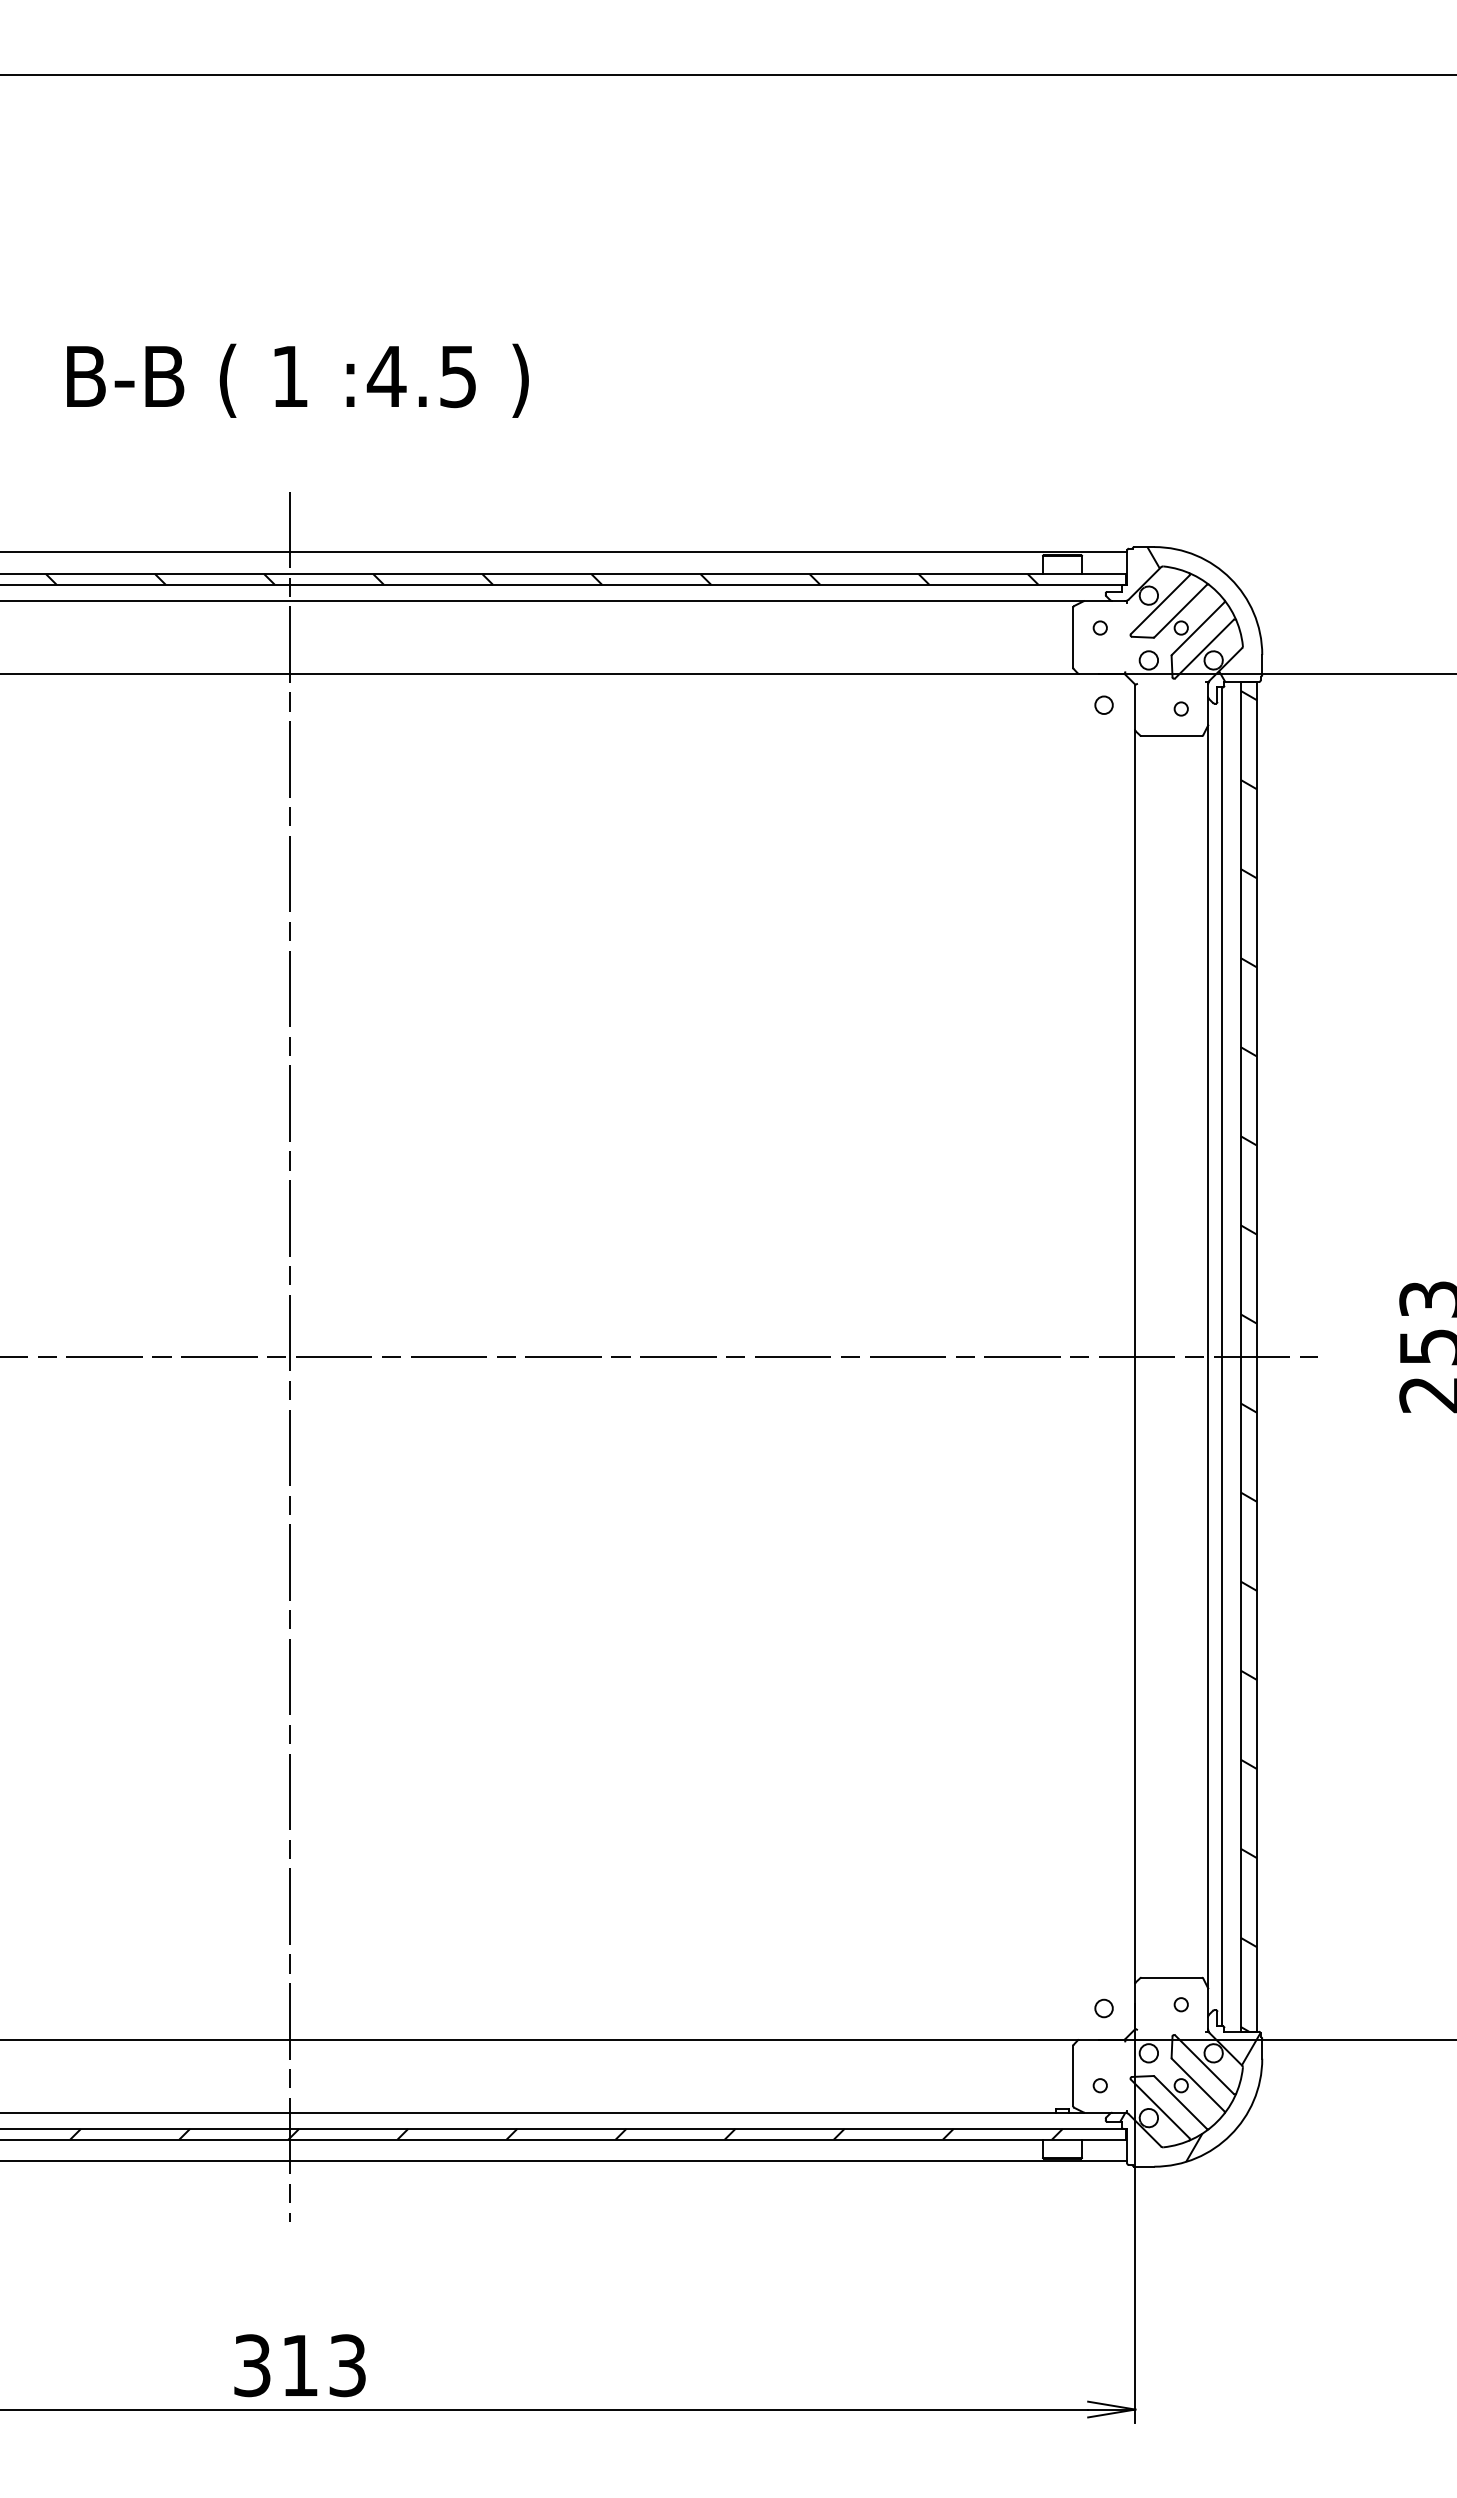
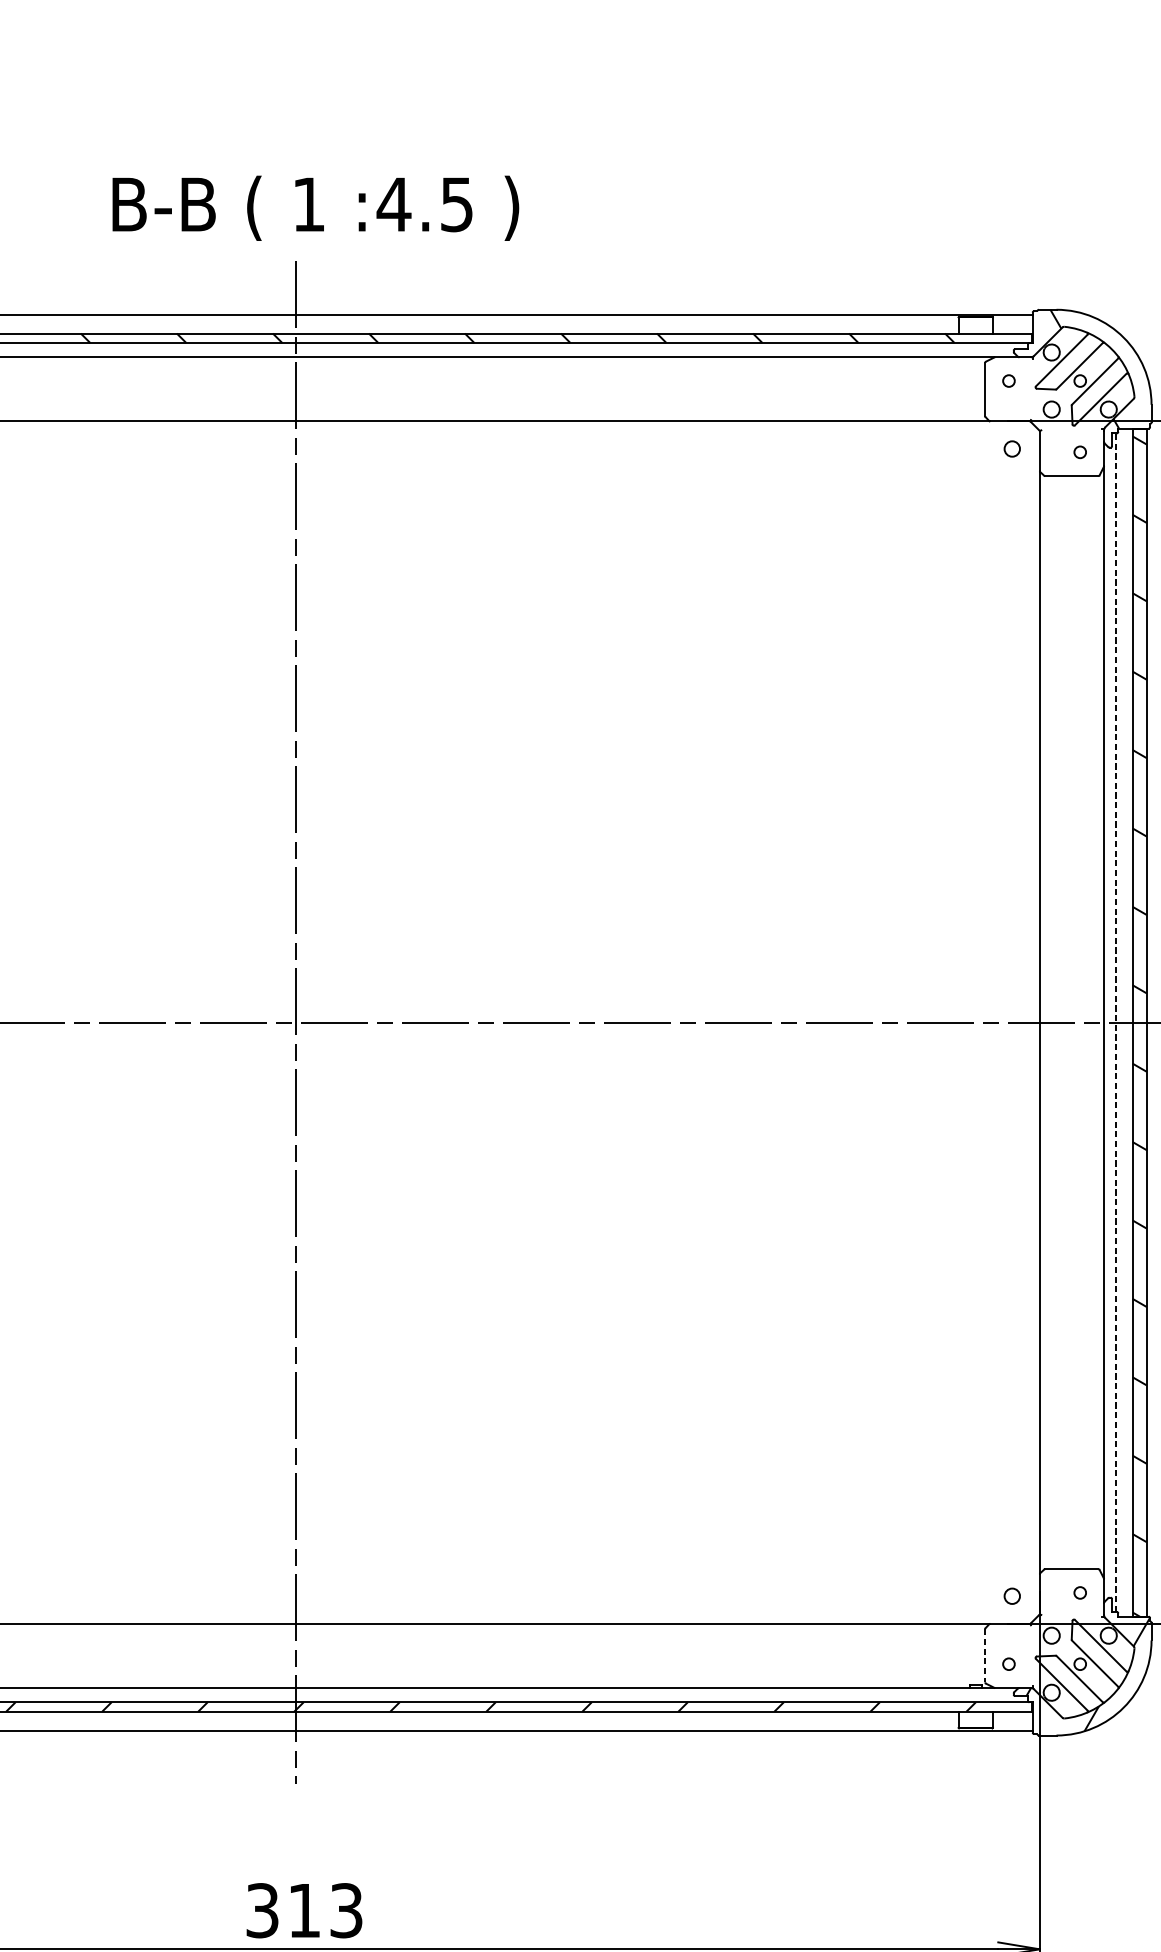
text: (297, 380) -> (315, 208), moved
line: (1221, 1356) -> (1115, 1022), solid -> dashed
line: (1073, 2076) -> (985, 1656), solid -> dashed

